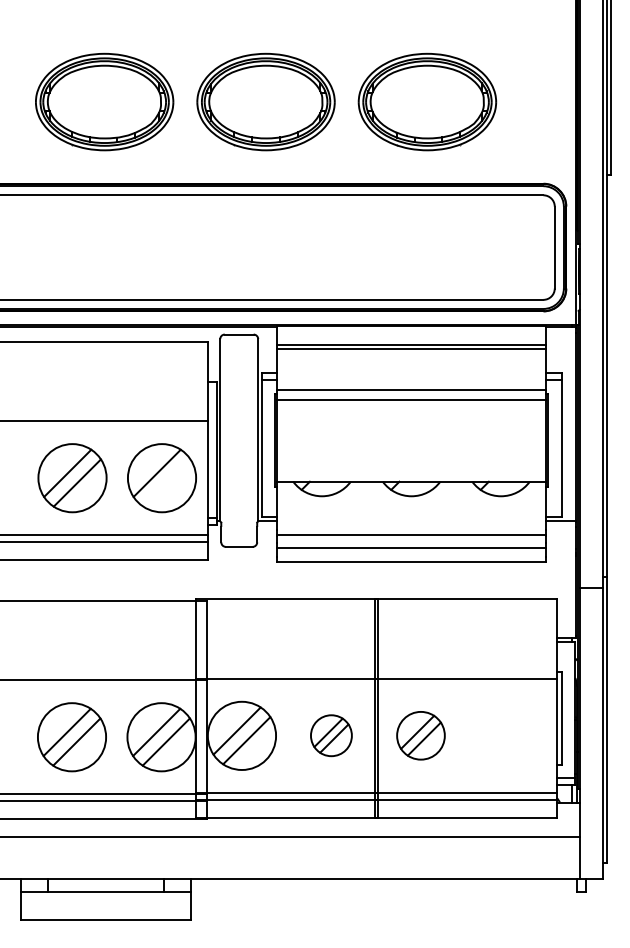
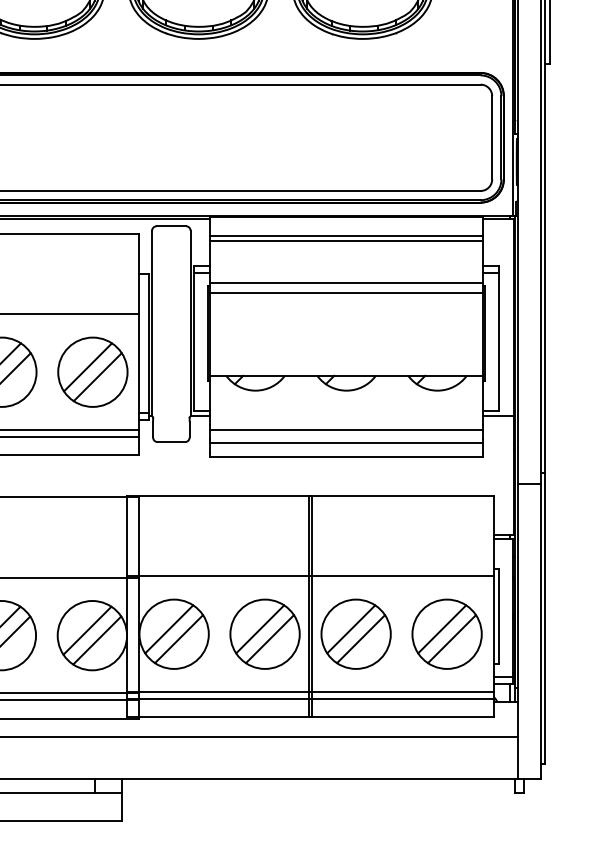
line: (166, 482) -> (97, 376), added
part: (331, 735) -> (265, 633), size x1.67
part: (420, 735) -> (355, 633), size x1.43
part: (510, 735) -> (447, 633), added

